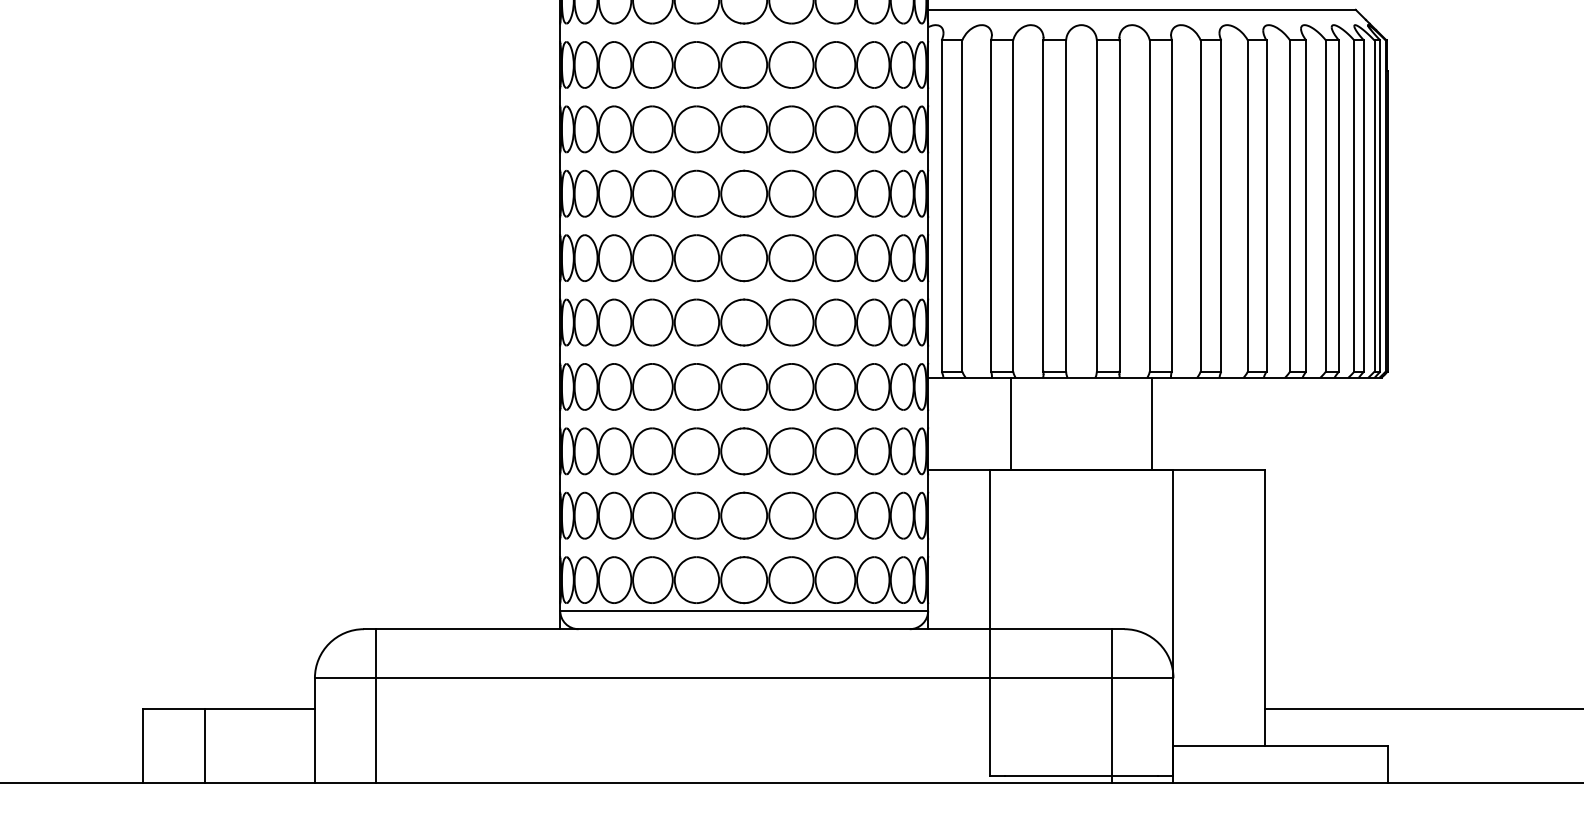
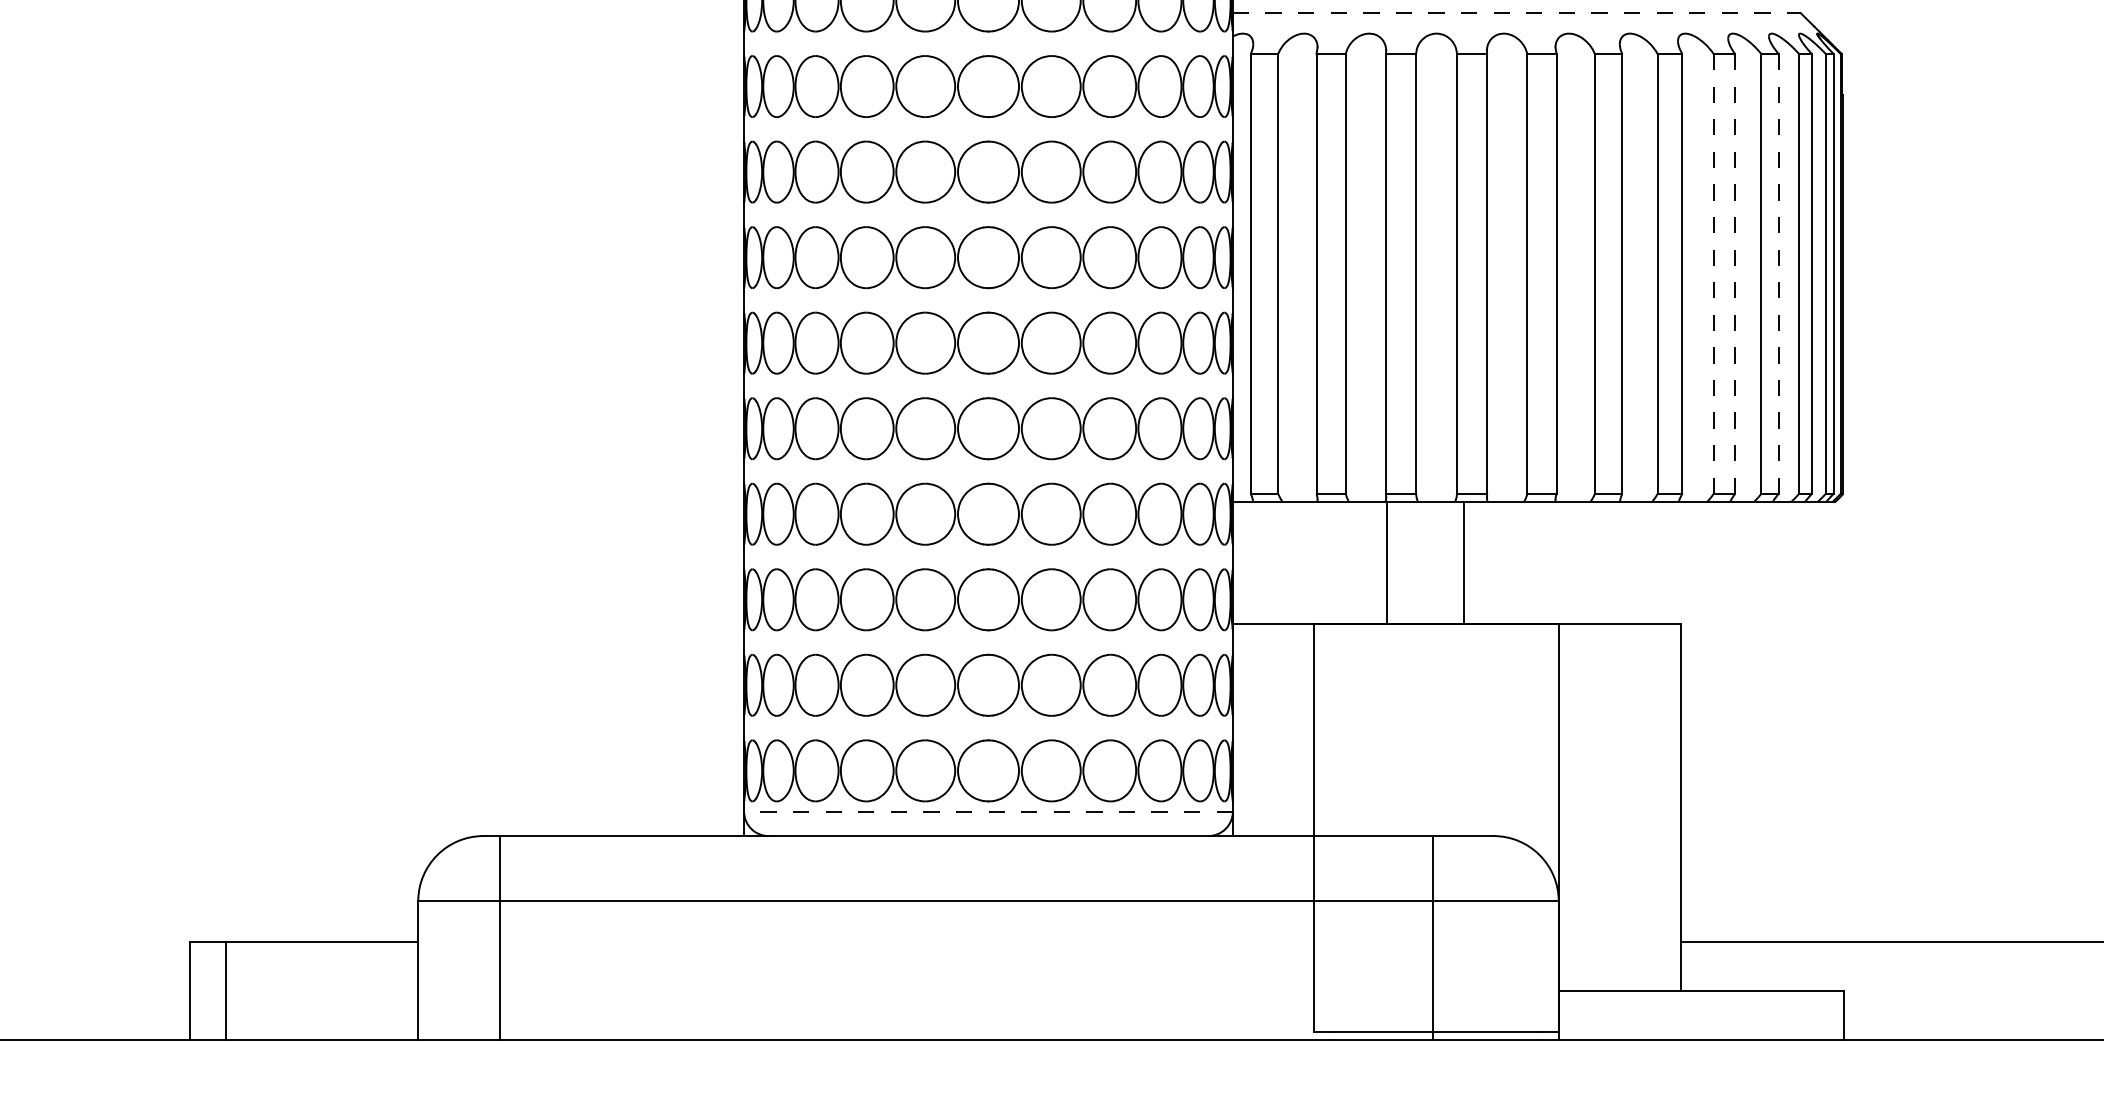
line: (1141, 9) -> (1516, 13), solid -> dashed
line: (1289, 205) -> (1713, 273), solid -> dashed
line: (1306, 205) -> (1735, 273), solid -> dashed
line: (1338, 205) -> (1778, 273), solid -> dashed
line: (1010, 424) -> (1386, 563), moved
line: (1152, 424) -> (1464, 563), moved
line: (744, 610) -> (988, 811), solid -> dashed
line: (1112, 705) -> (1433, 937), moved
line: (204, 745) -> (225, 990), moved

